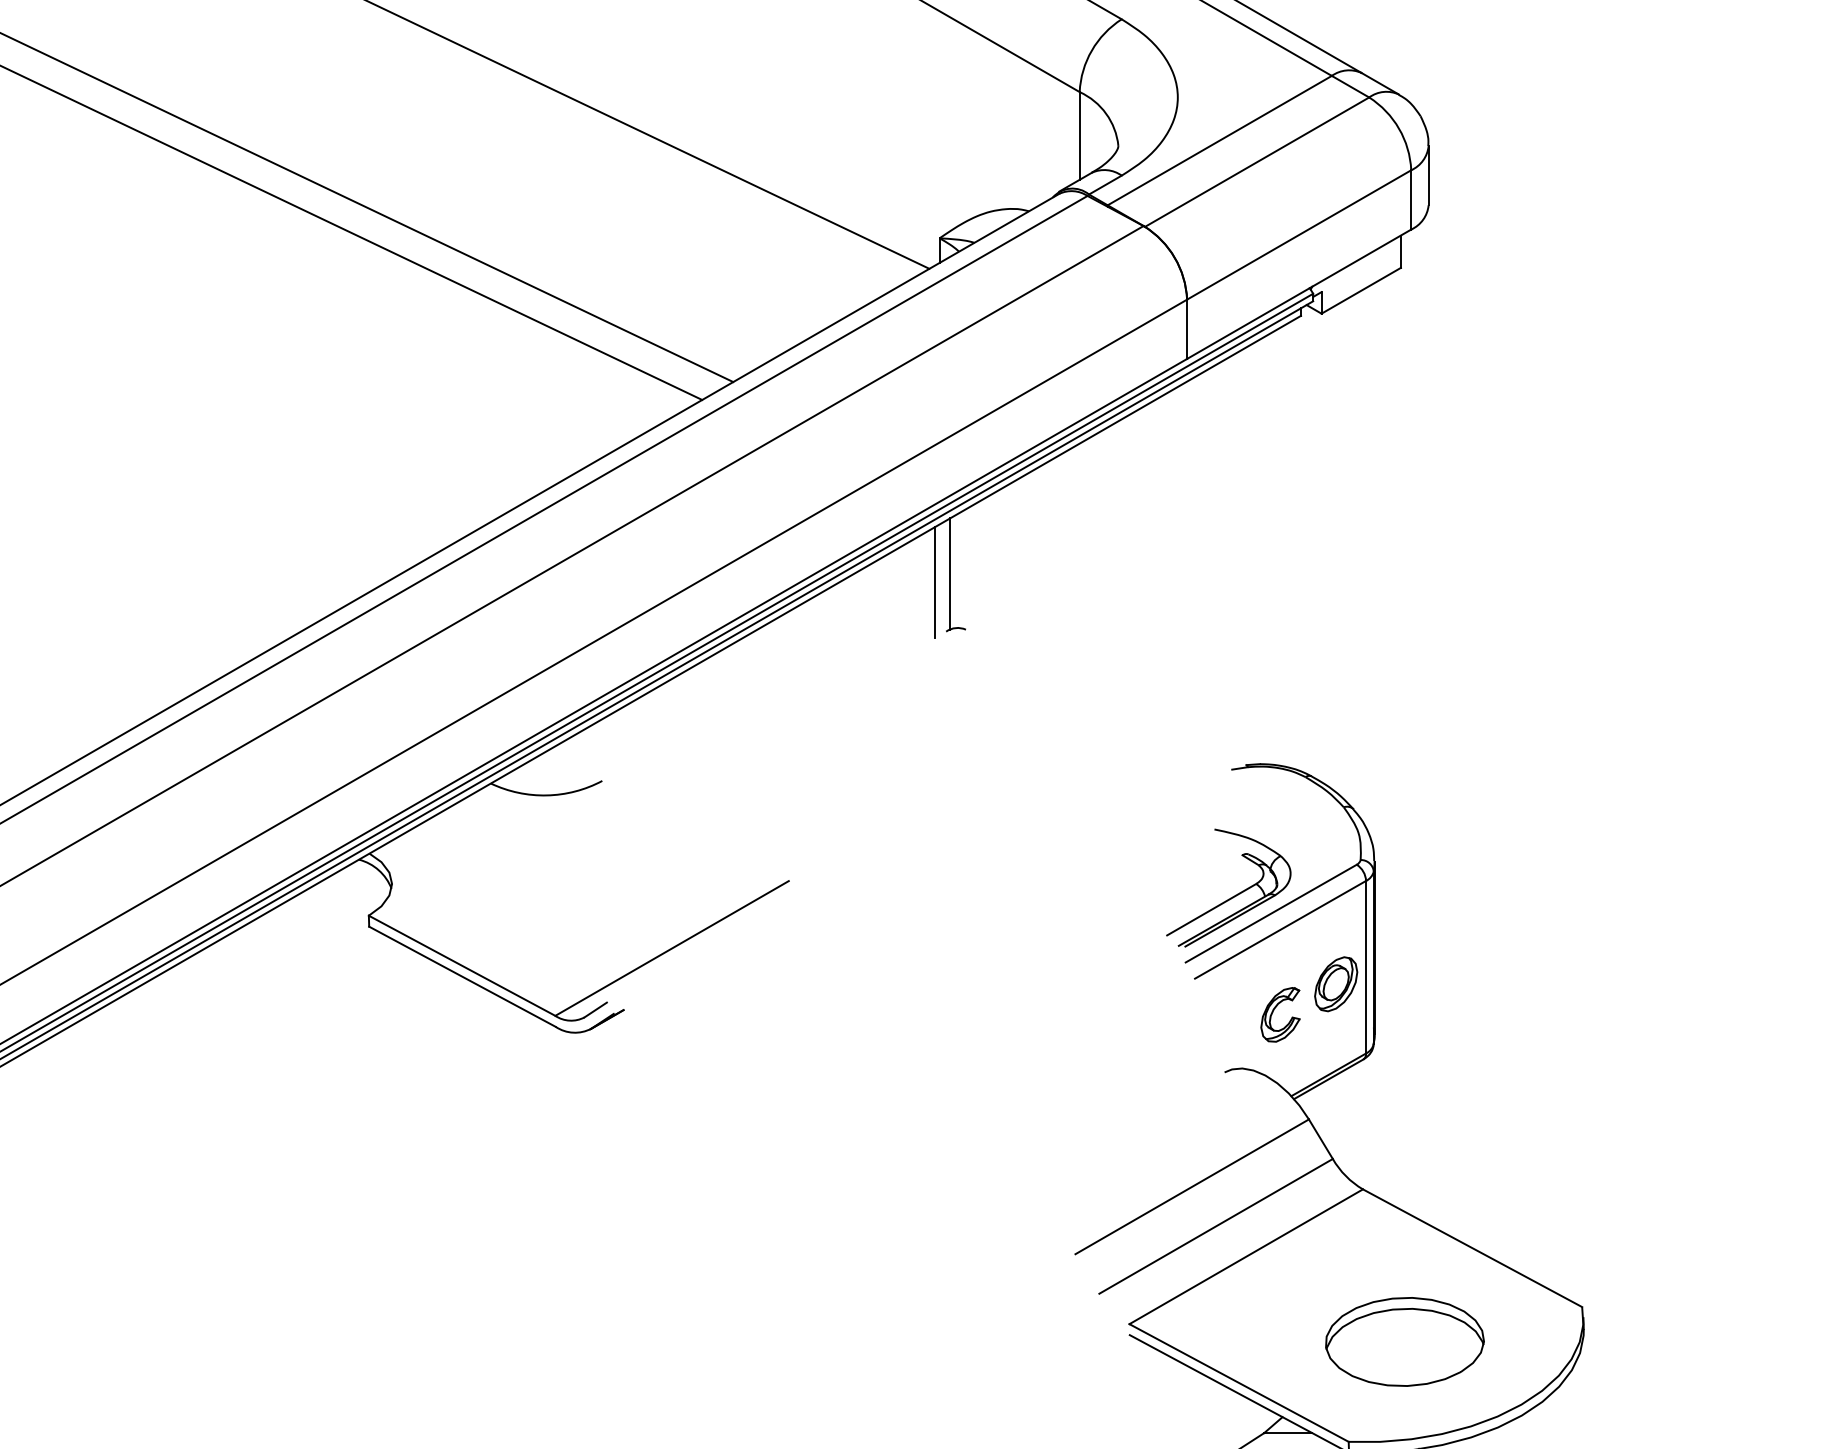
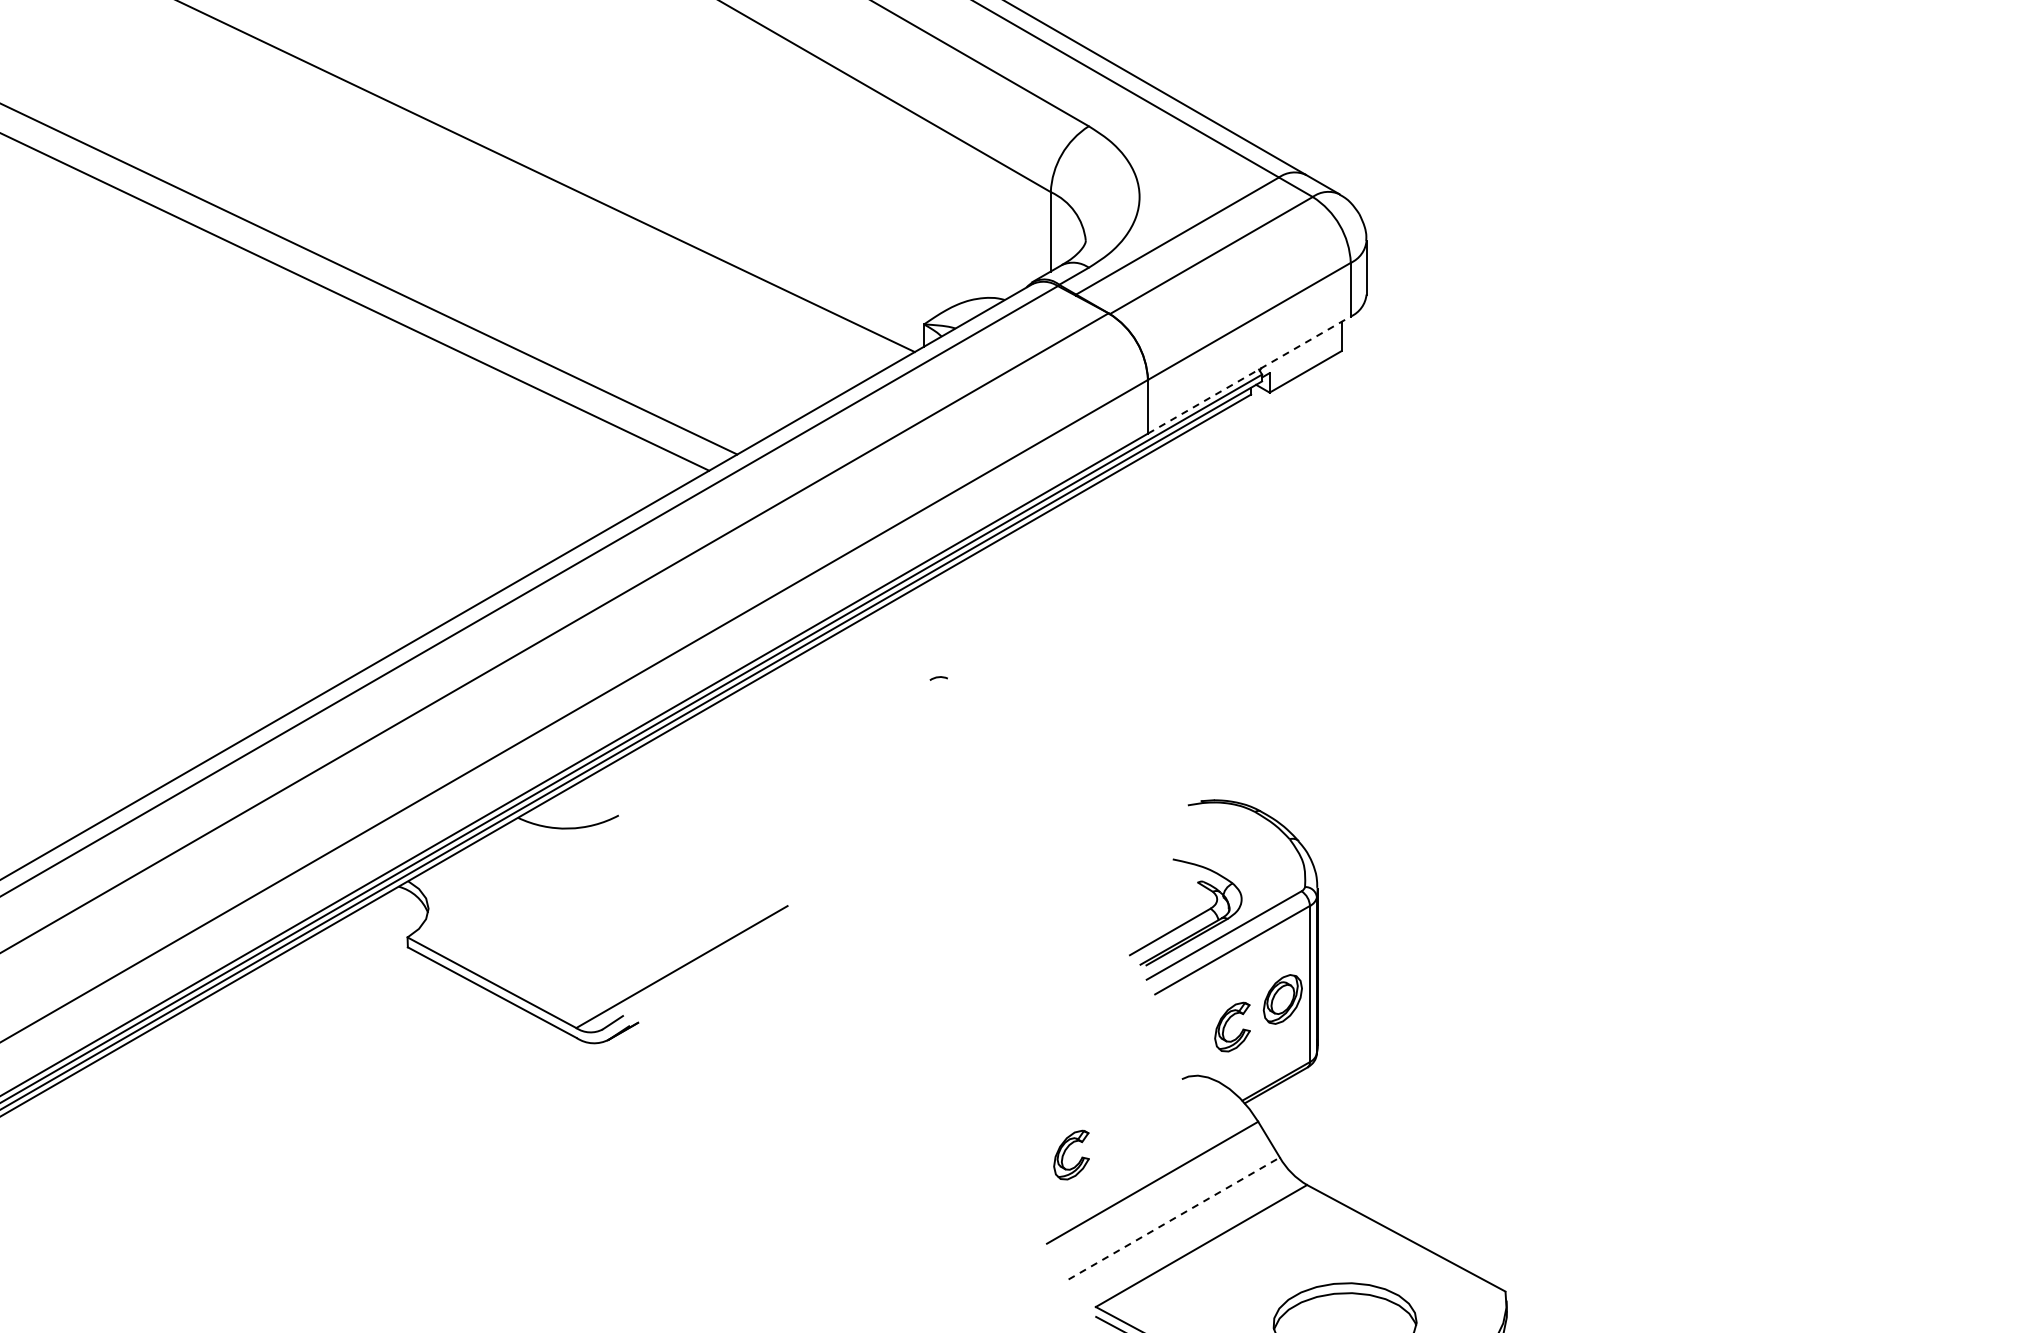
line: (1299, 293) -> (1249, 374), solid -> dashed
line: (950, 573) -> (933, 627), removed
line: (934, 582) -> (919, 635), removed
part: (1095, 1153) -> (1065, 1152), added
line: (1216, 1226) -> (1174, 1218), solid -> dashed

